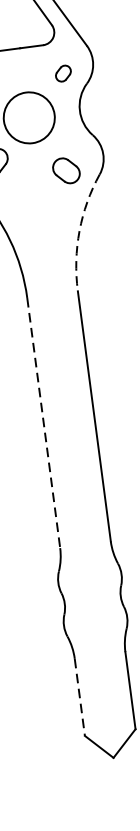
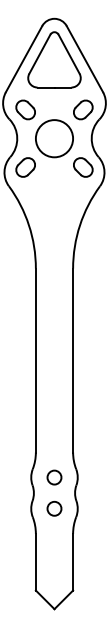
part: (63, 72) -> (83, 109), size x1.67
part: (66, 170) -> (83, 167), moved
arc: (80, 231) -> (80, 225), dashed -> solid
line: (43, 423) -> (35, 360), dashed -> solid
circle: (89, 578) -> (54, 477), added
circle: (95, 620) -> (54, 508), added
line: (79, 697) -> (35, 562), dashed -> solid

